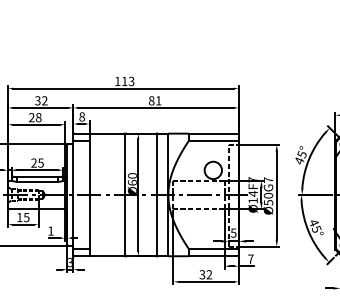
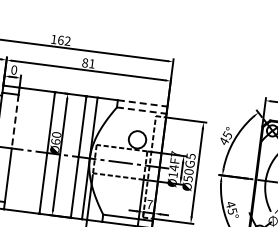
text: (128, 81) -> (64, 40), 113 -> 162
text: (81, 117) -> (13, 70), 8 -> 0
line: (214, 133) -> (143, 103), solid -> dashed
line: (214, 140) -> (142, 110), solid -> dashed
line: (89, 168) -> (14, 122), solid -> dashed
text: (268, 179) -> (191, 155), Ø50G7 -> Ø50G5
text: (233, 232) -> (149, 203), 5 -> 7

